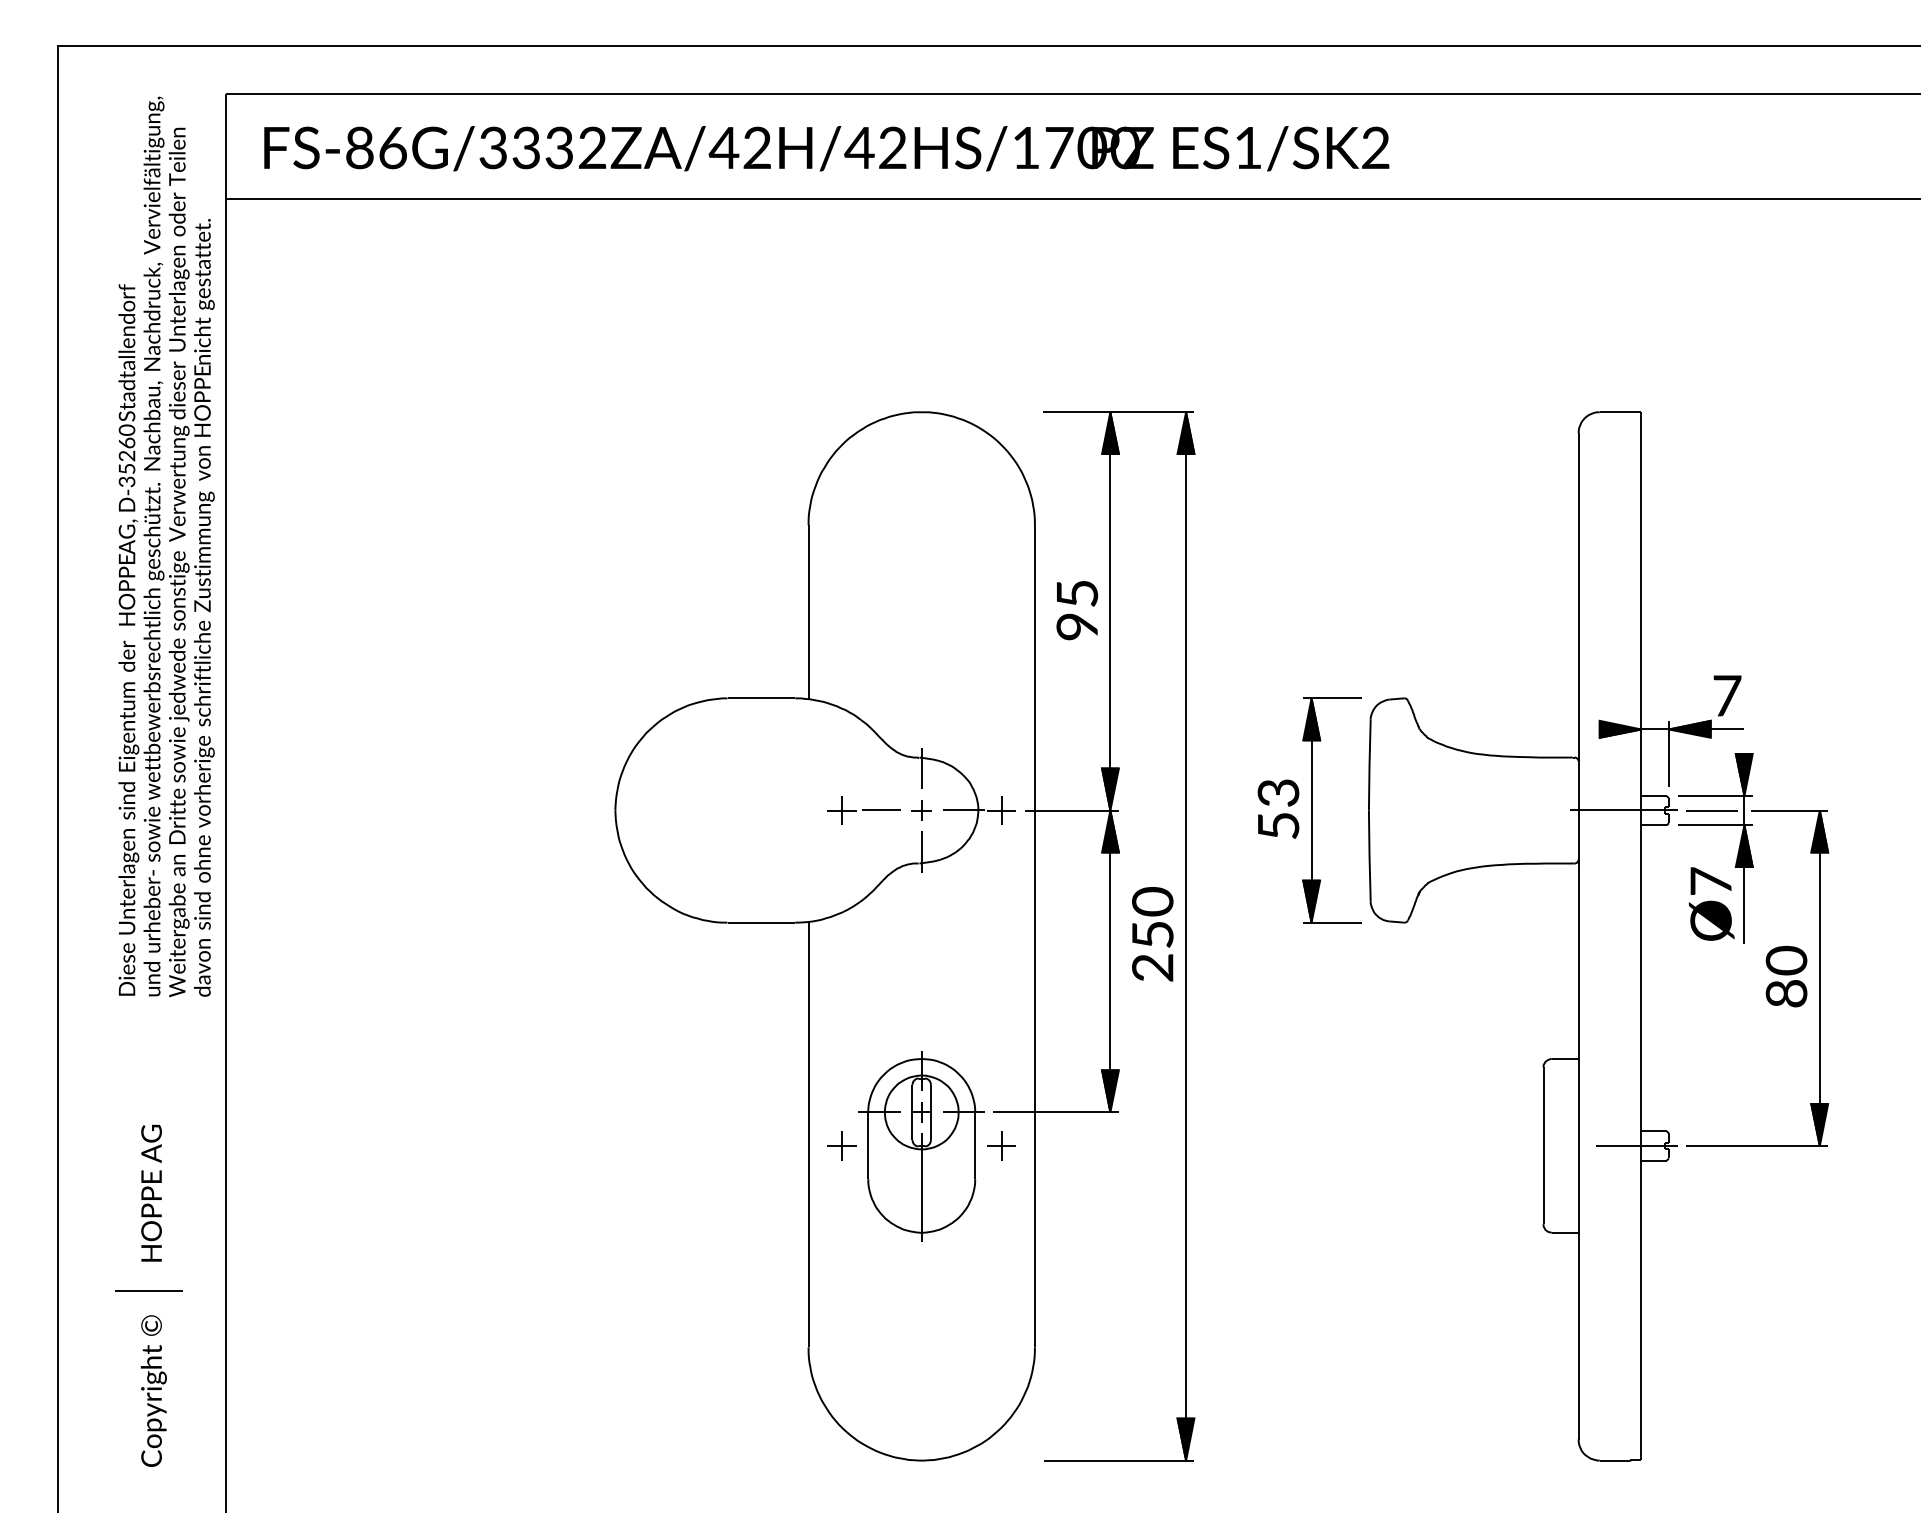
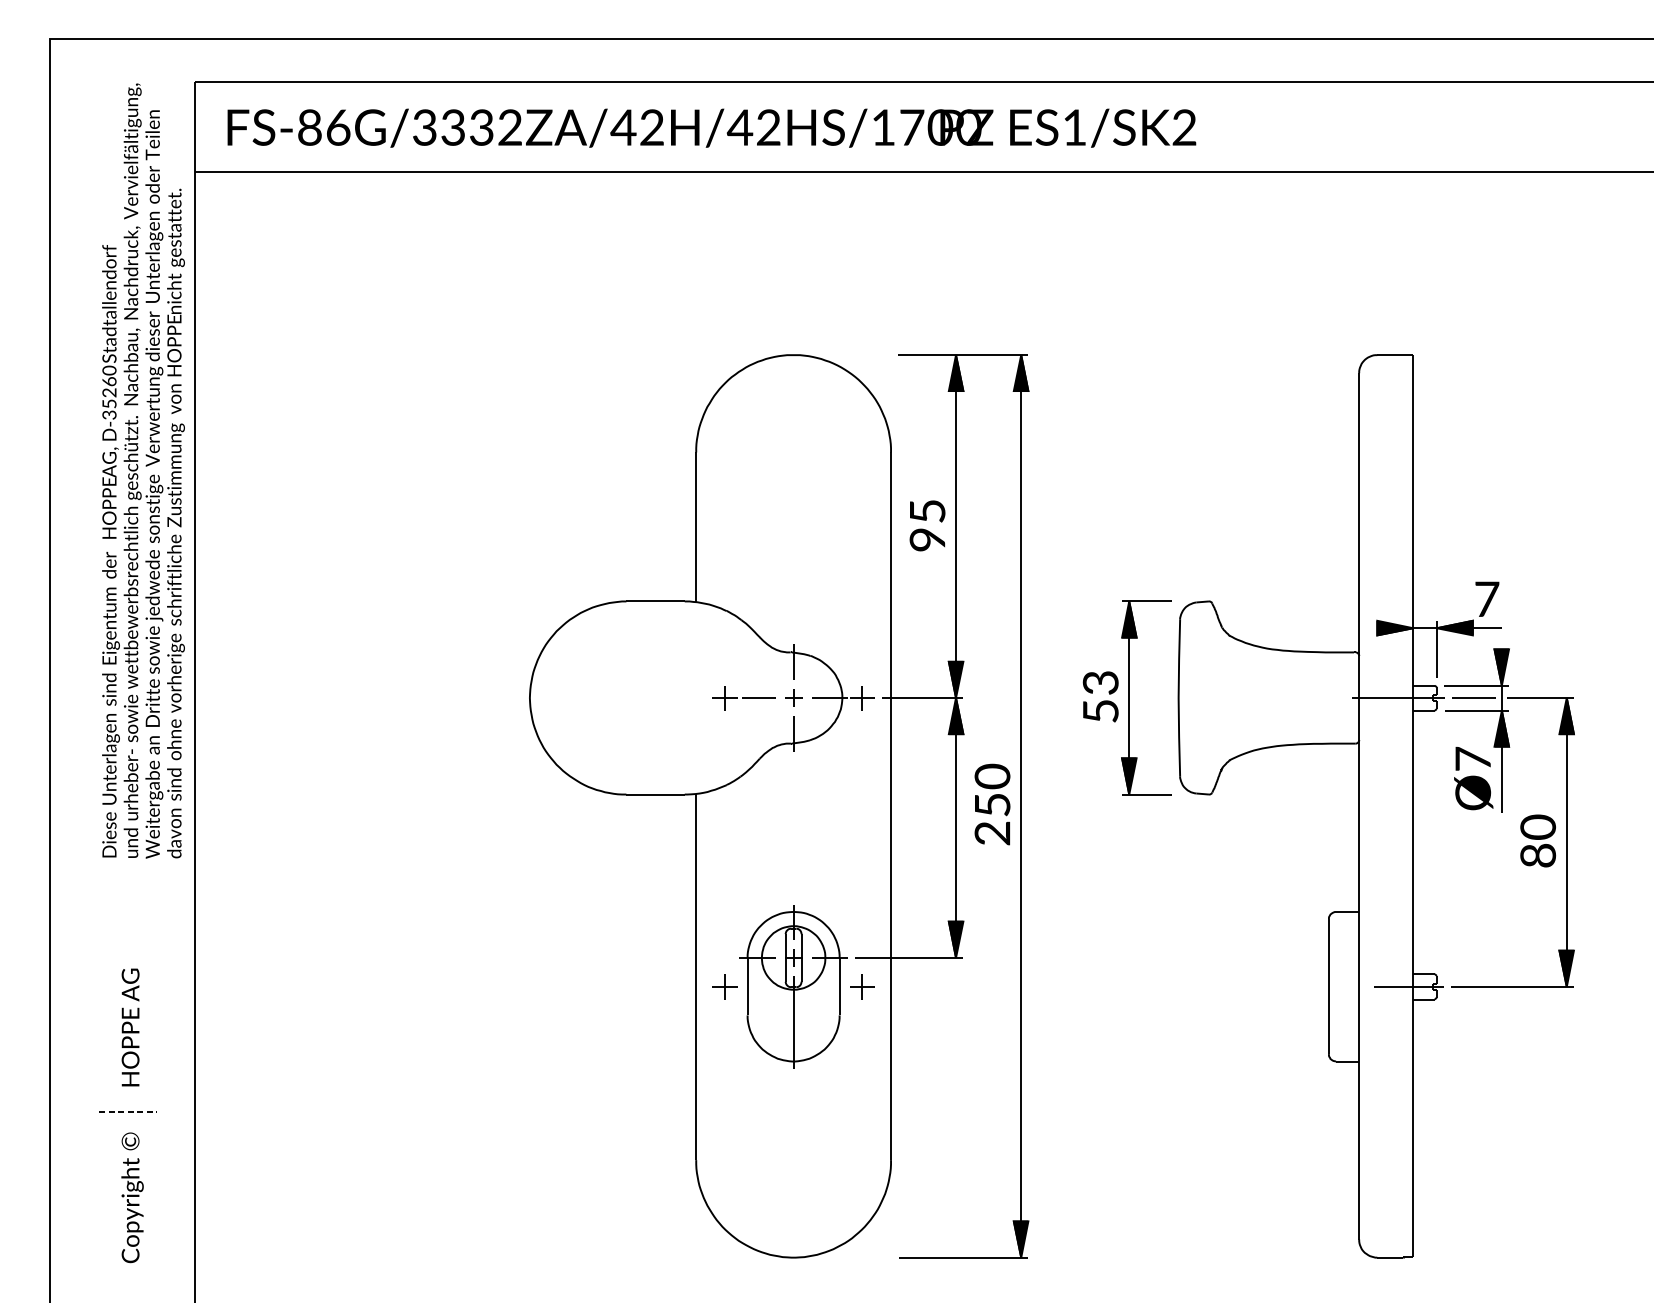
line: (148, 1291) -> (127, 1112), solid -> dashed

